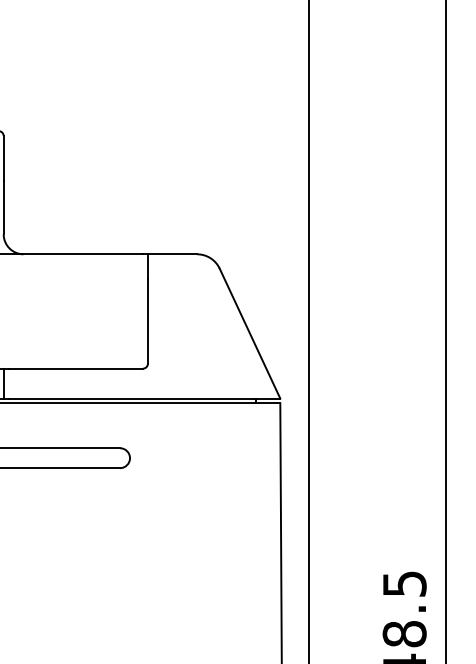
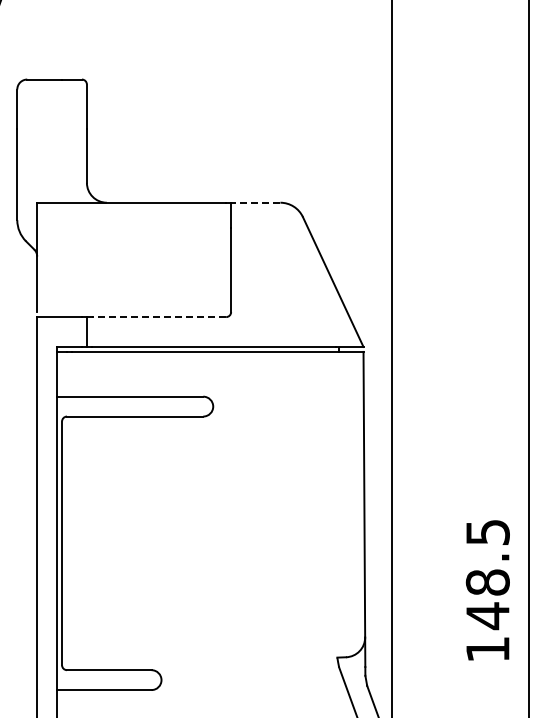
line: (172, 254) -> (255, 202), solid -> dashed
line: (75, 369) -> (158, 317), solid -> dashed

